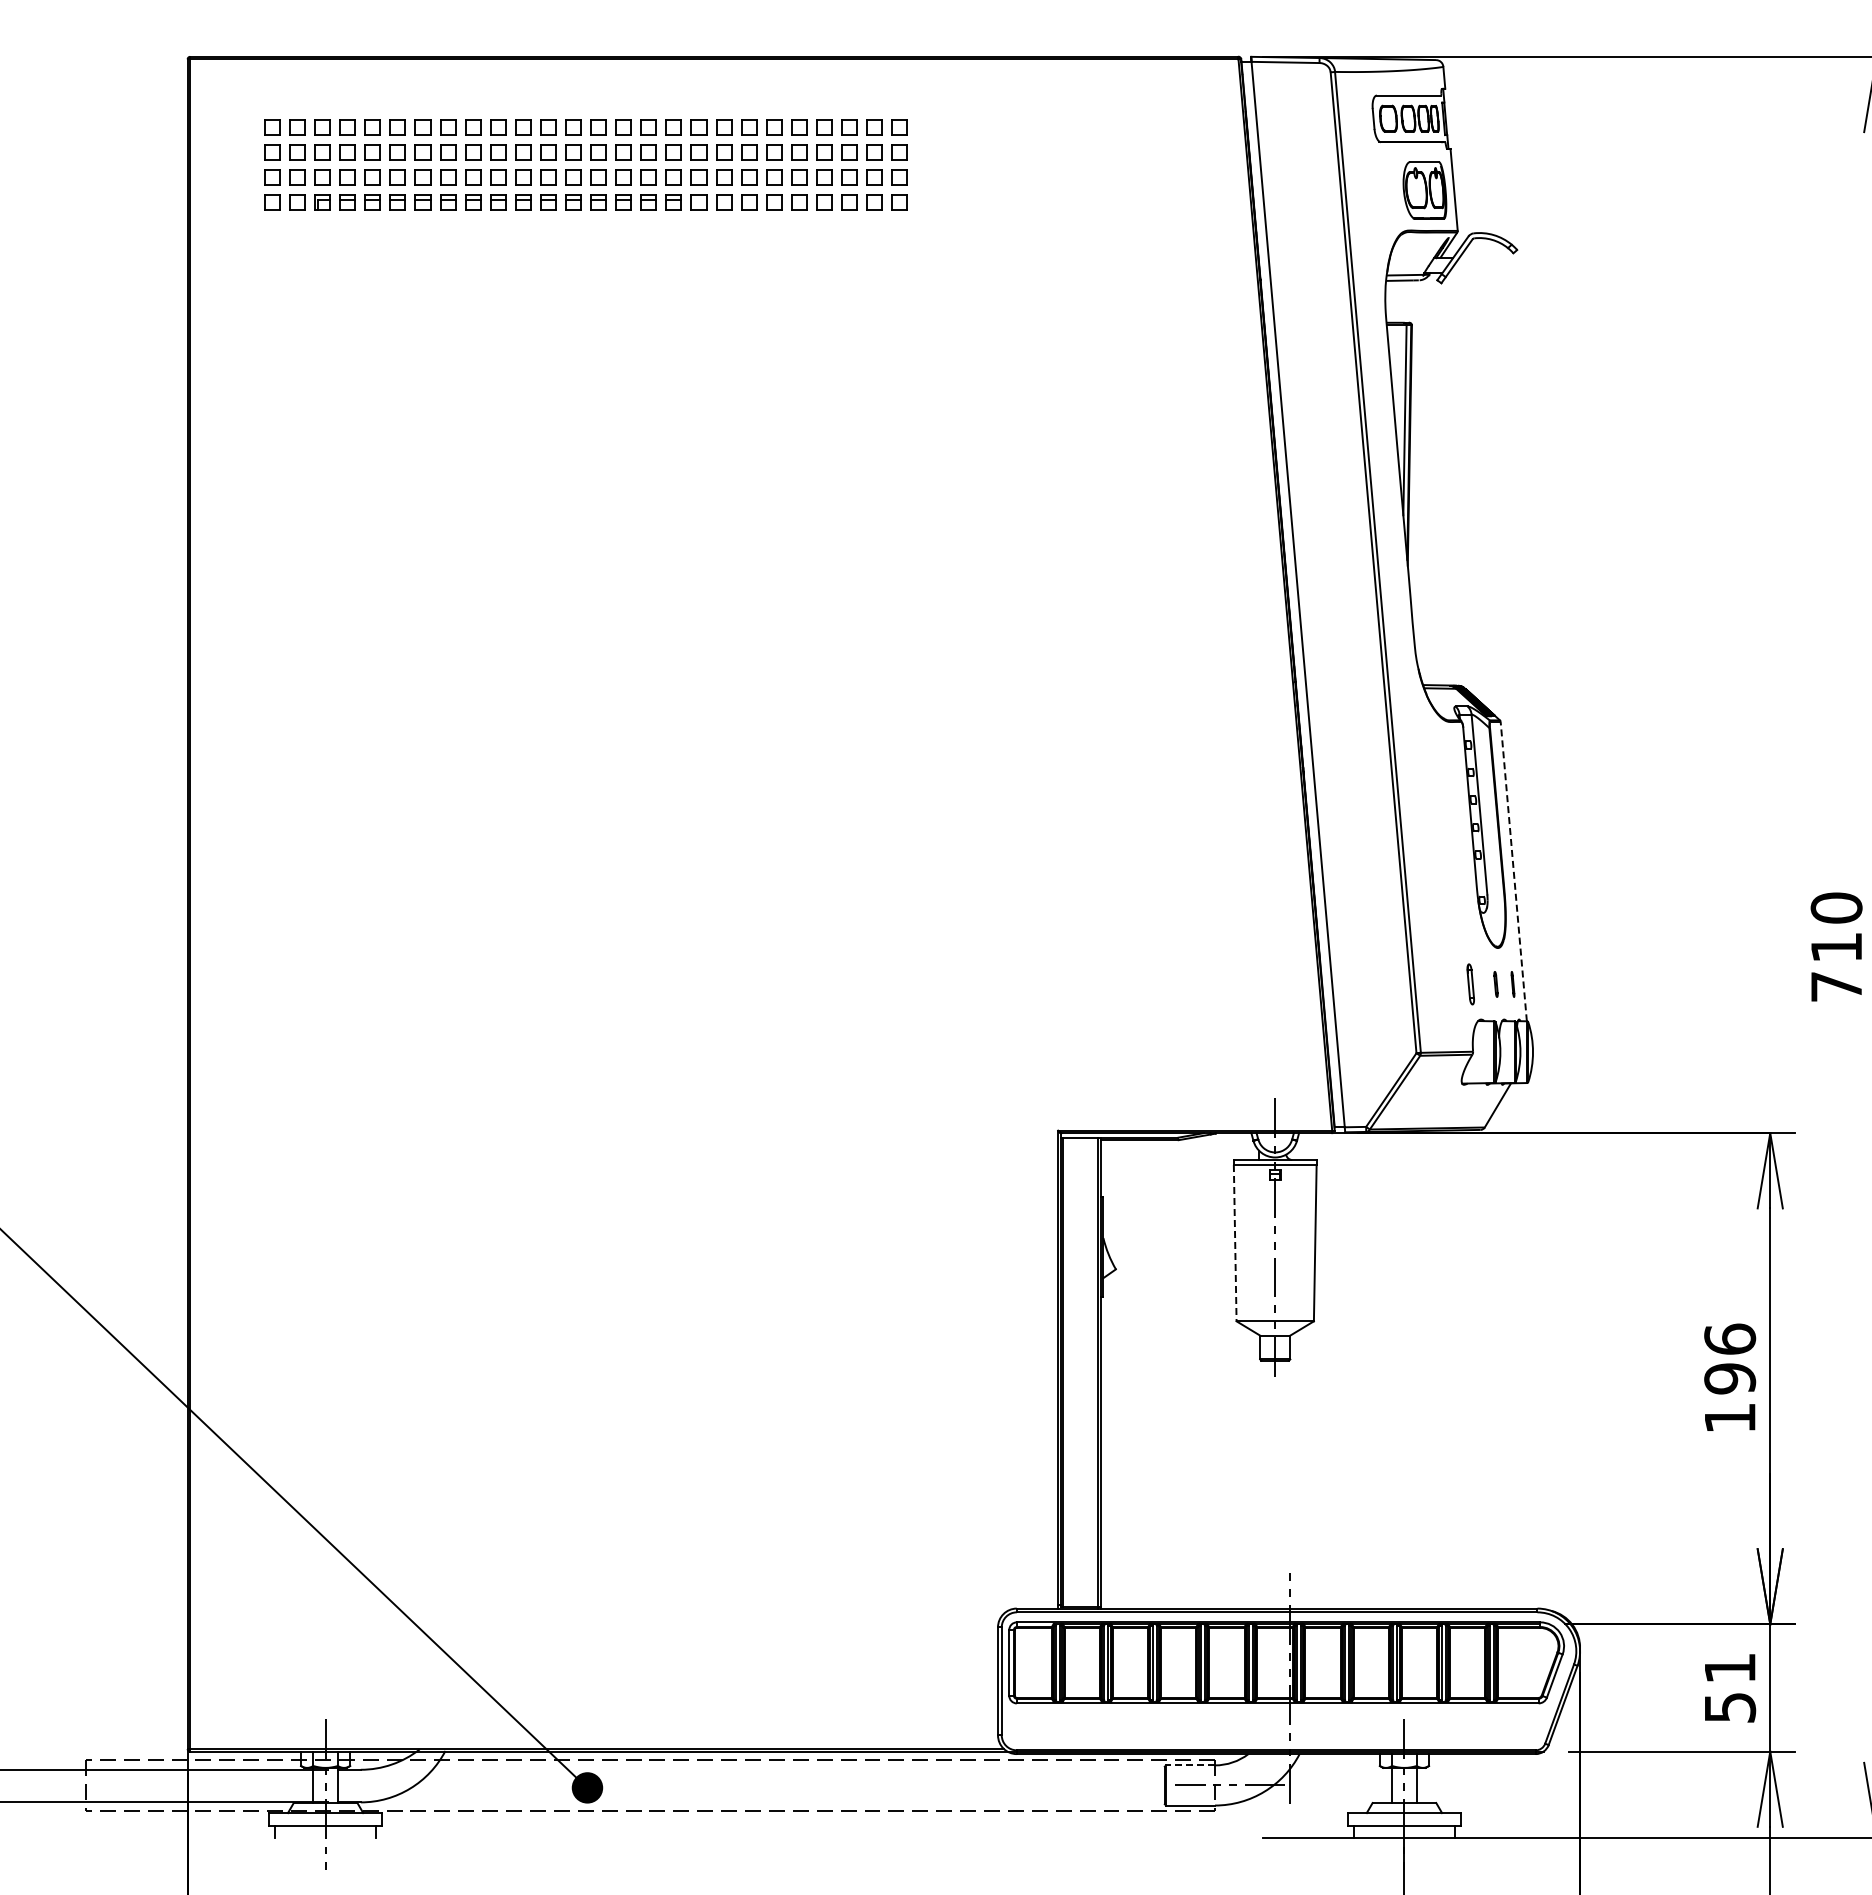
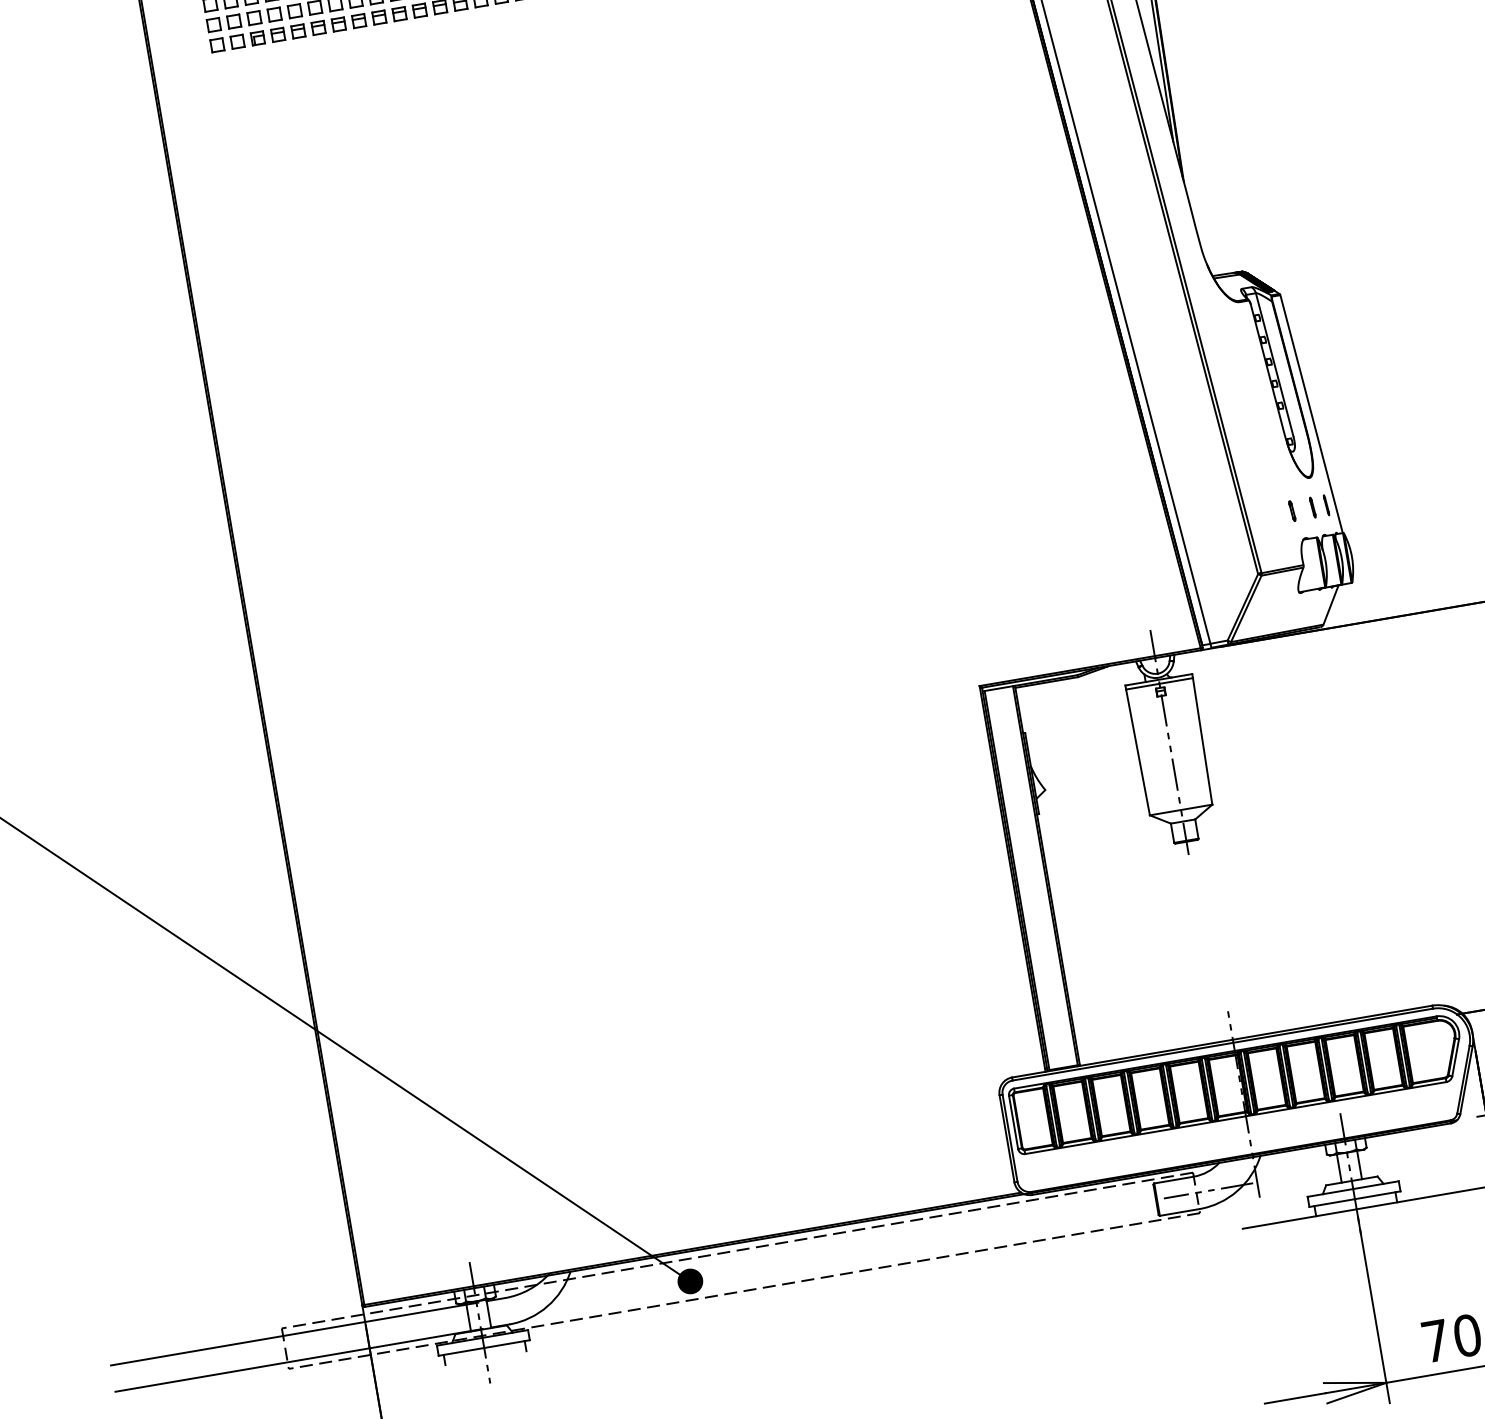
line: (1513, 871) -> (1311, 414), dashed -> solid
part: (1470, 984) -> (1292, 511), size x0.62
line: (1235, 1243) -> (1138, 752), dashed -> solid
line: (1190, 1765) -> (1173, 1180), dashed -> solid

